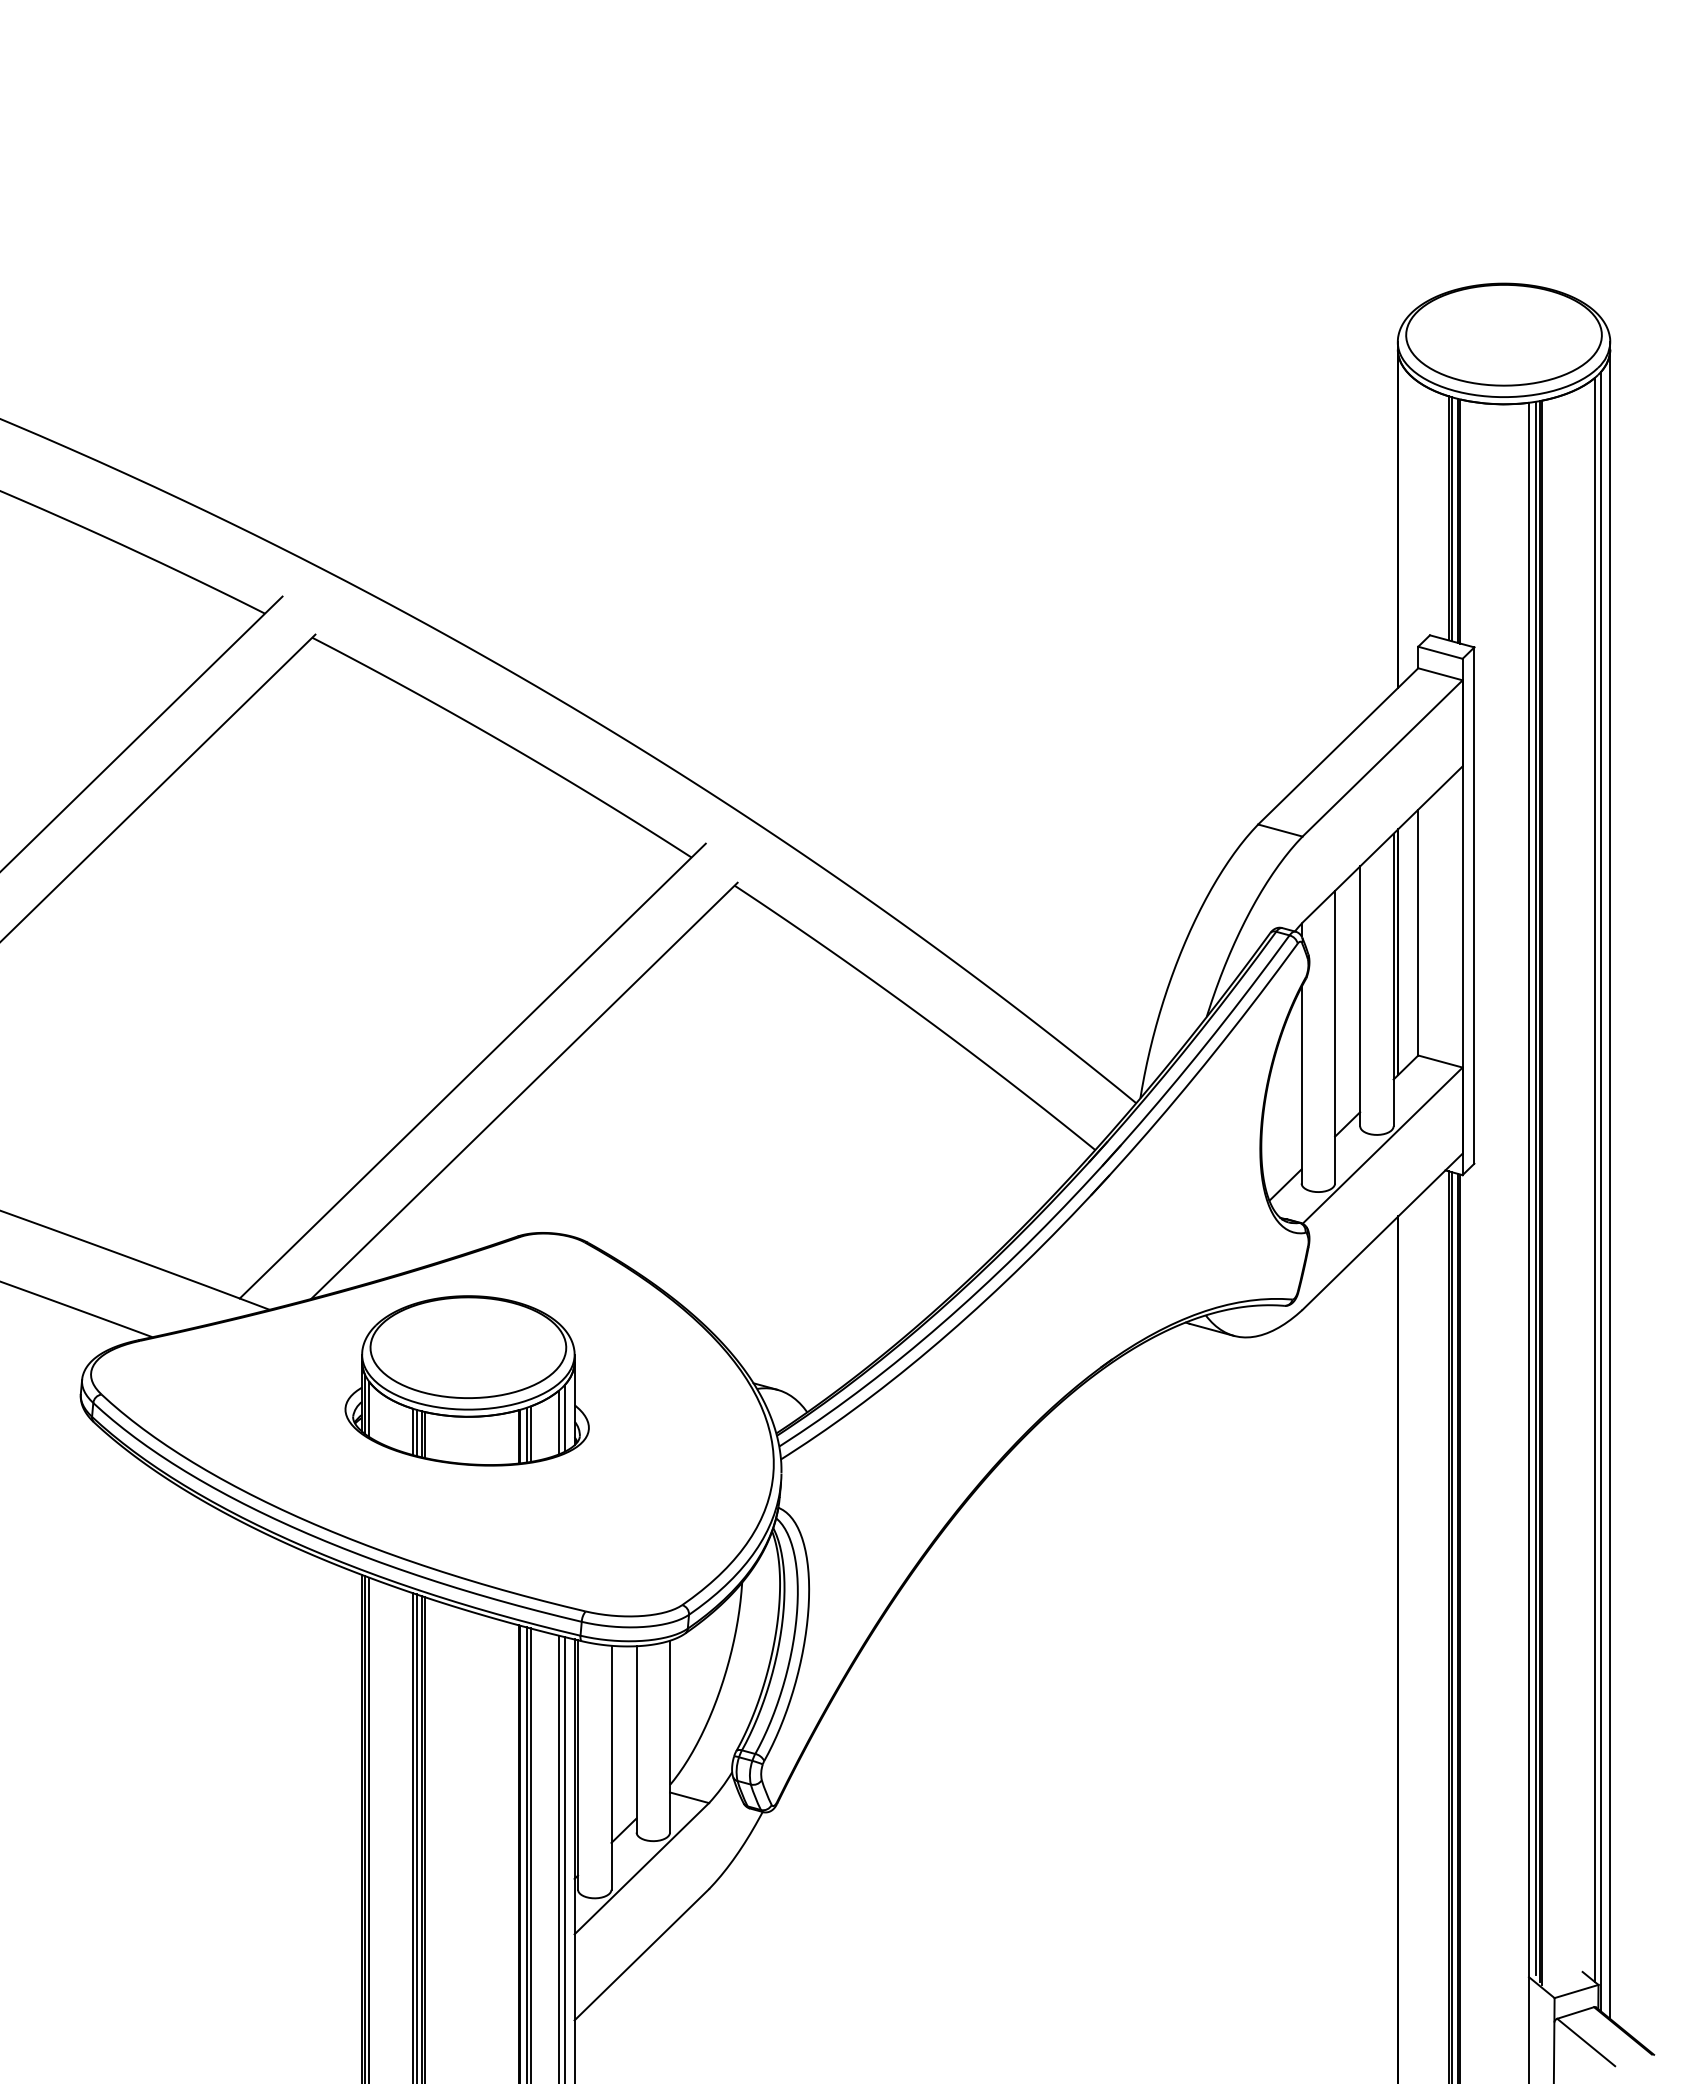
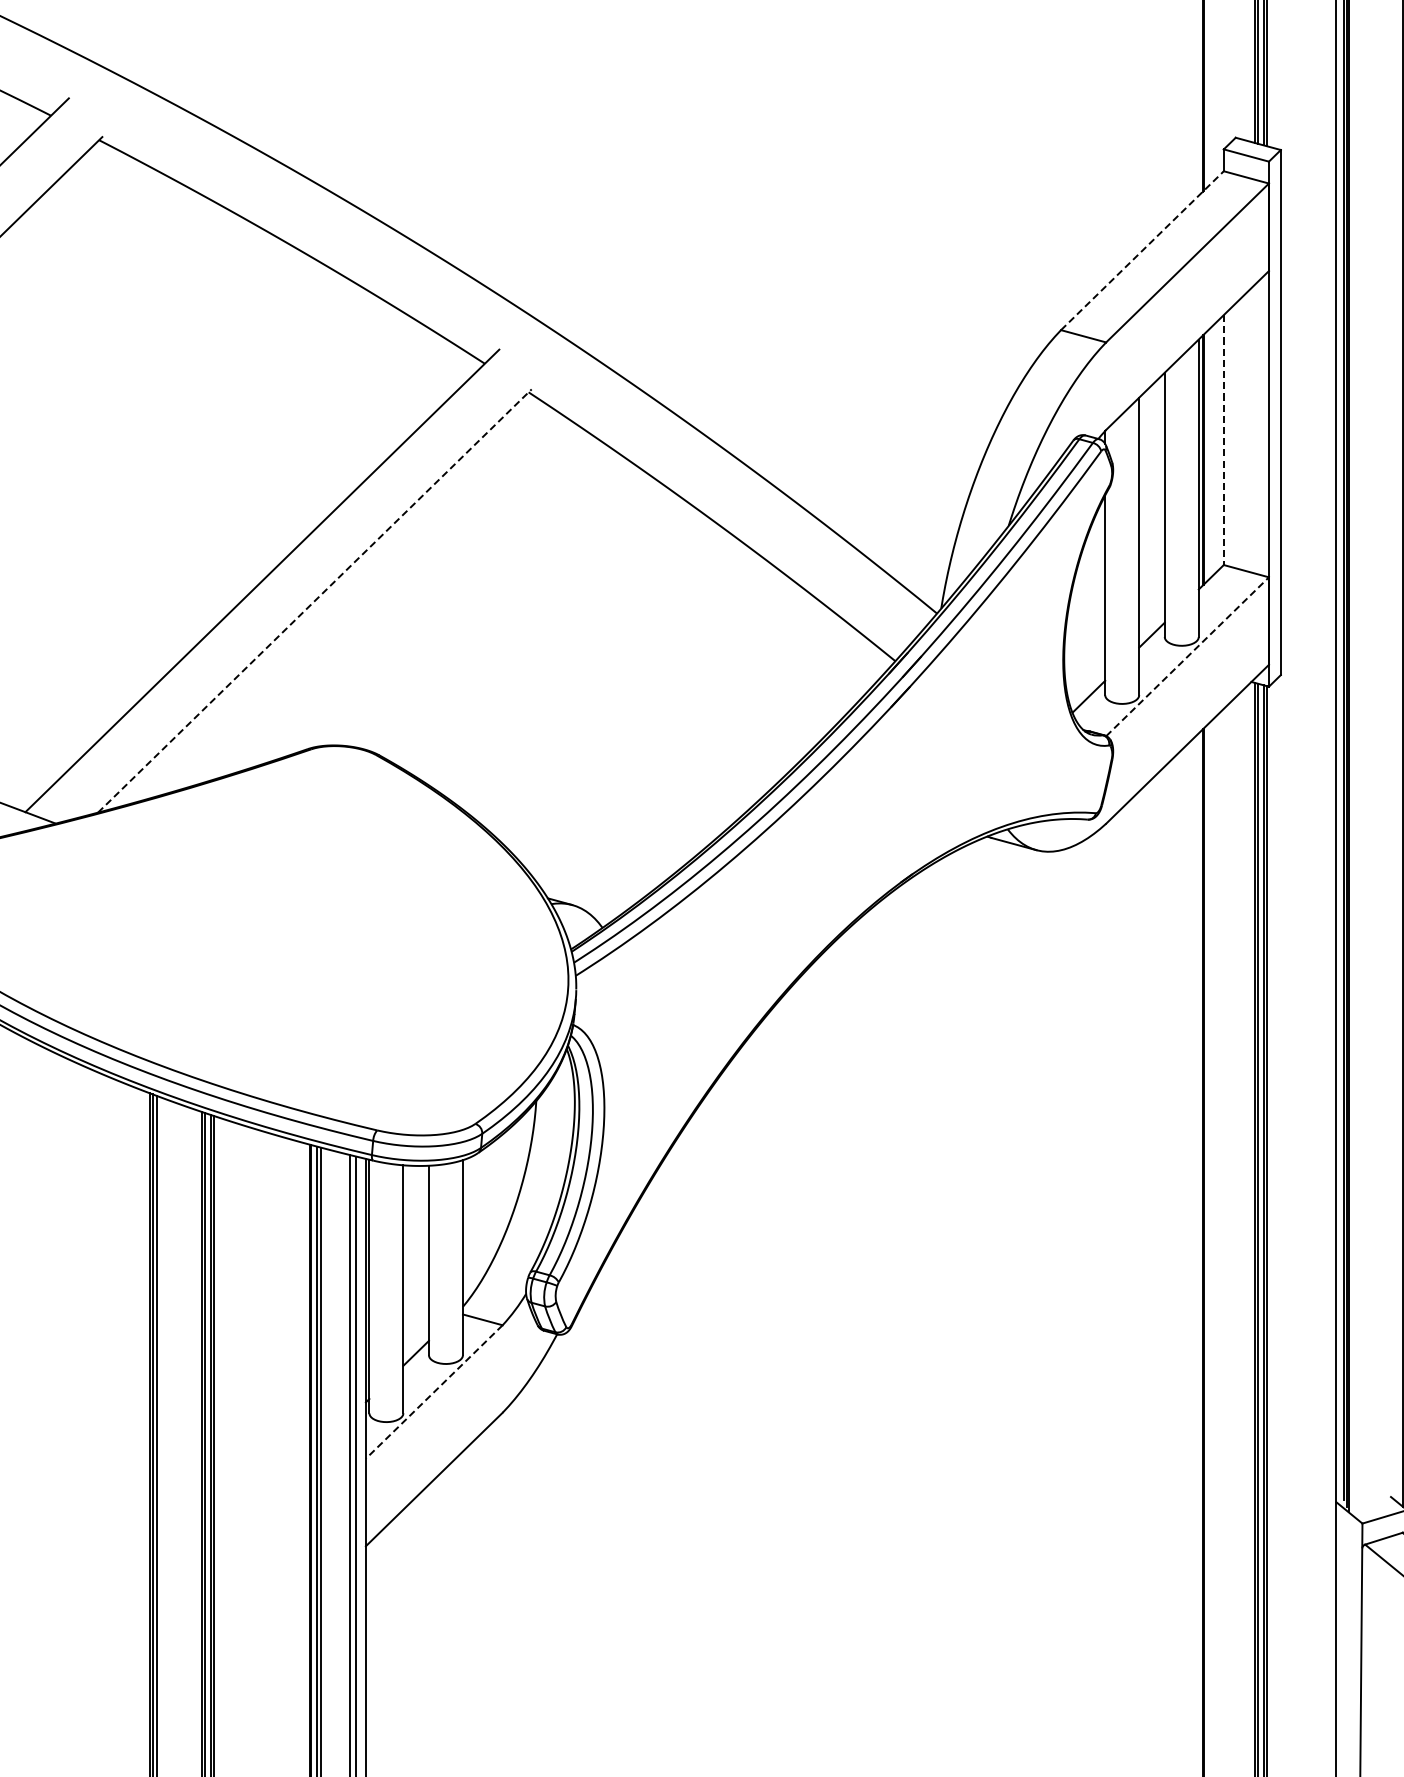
line: (1338, 746) -> (1142, 250), solid -> dashed
line: (1418, 932) -> (1224, 439), solid -> dashed
line: (524, 1090) -> (314, 600), solid -> dashed
line: (1382, 1145) -> (1187, 656), solid -> dashed
part: (466, 1380) -> (255, 895), removed
line: (641, 1868) -> (433, 1391), solid -> dashed

